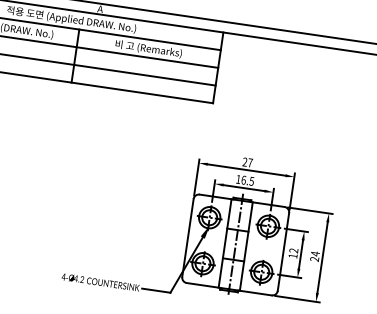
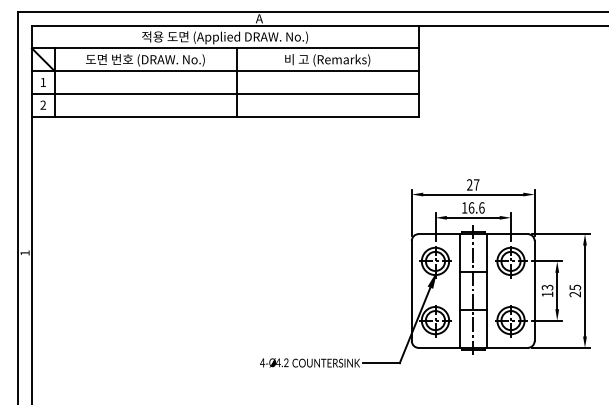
text: (251, 181) -> (481, 207), 16.5 -> 16.6
text: (293, 250) -> (547, 287), 12 -> 13
text: (315, 253) -> (575, 287), 24 -> 25

